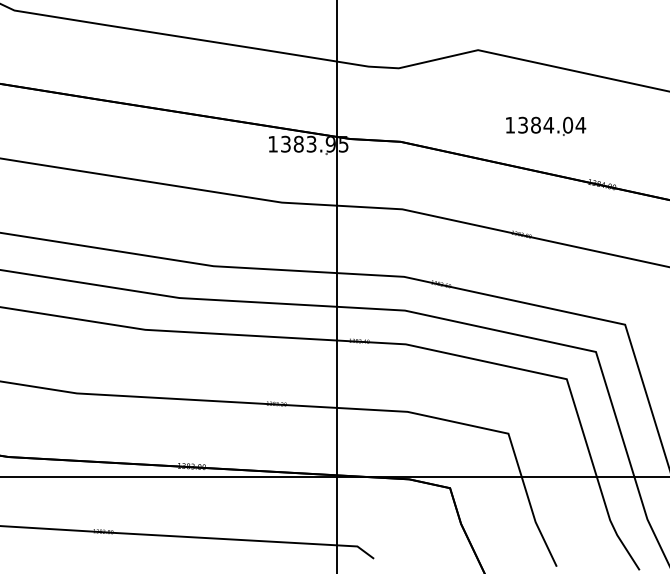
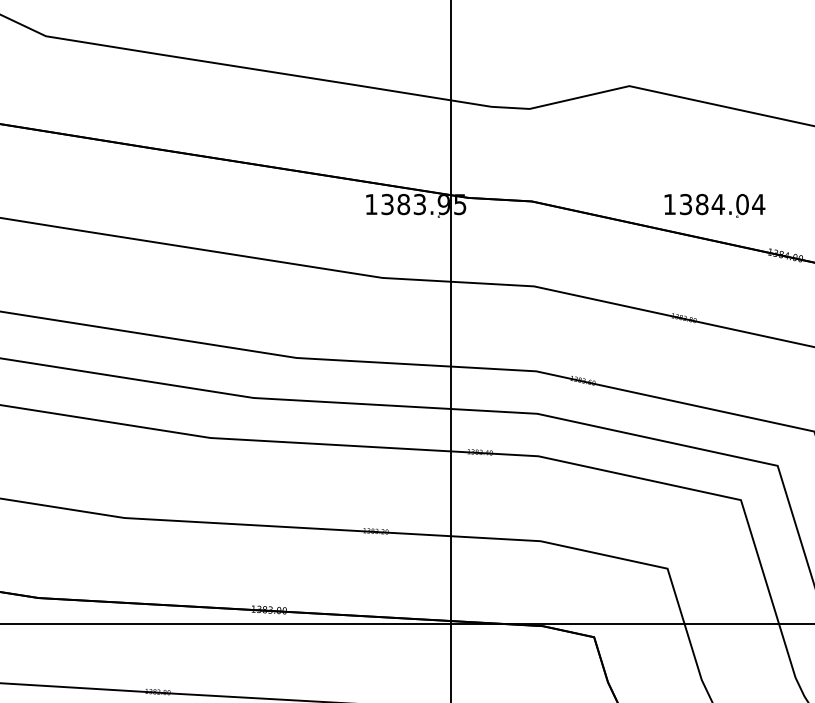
part: (546, 125) -> (715, 204), moved

